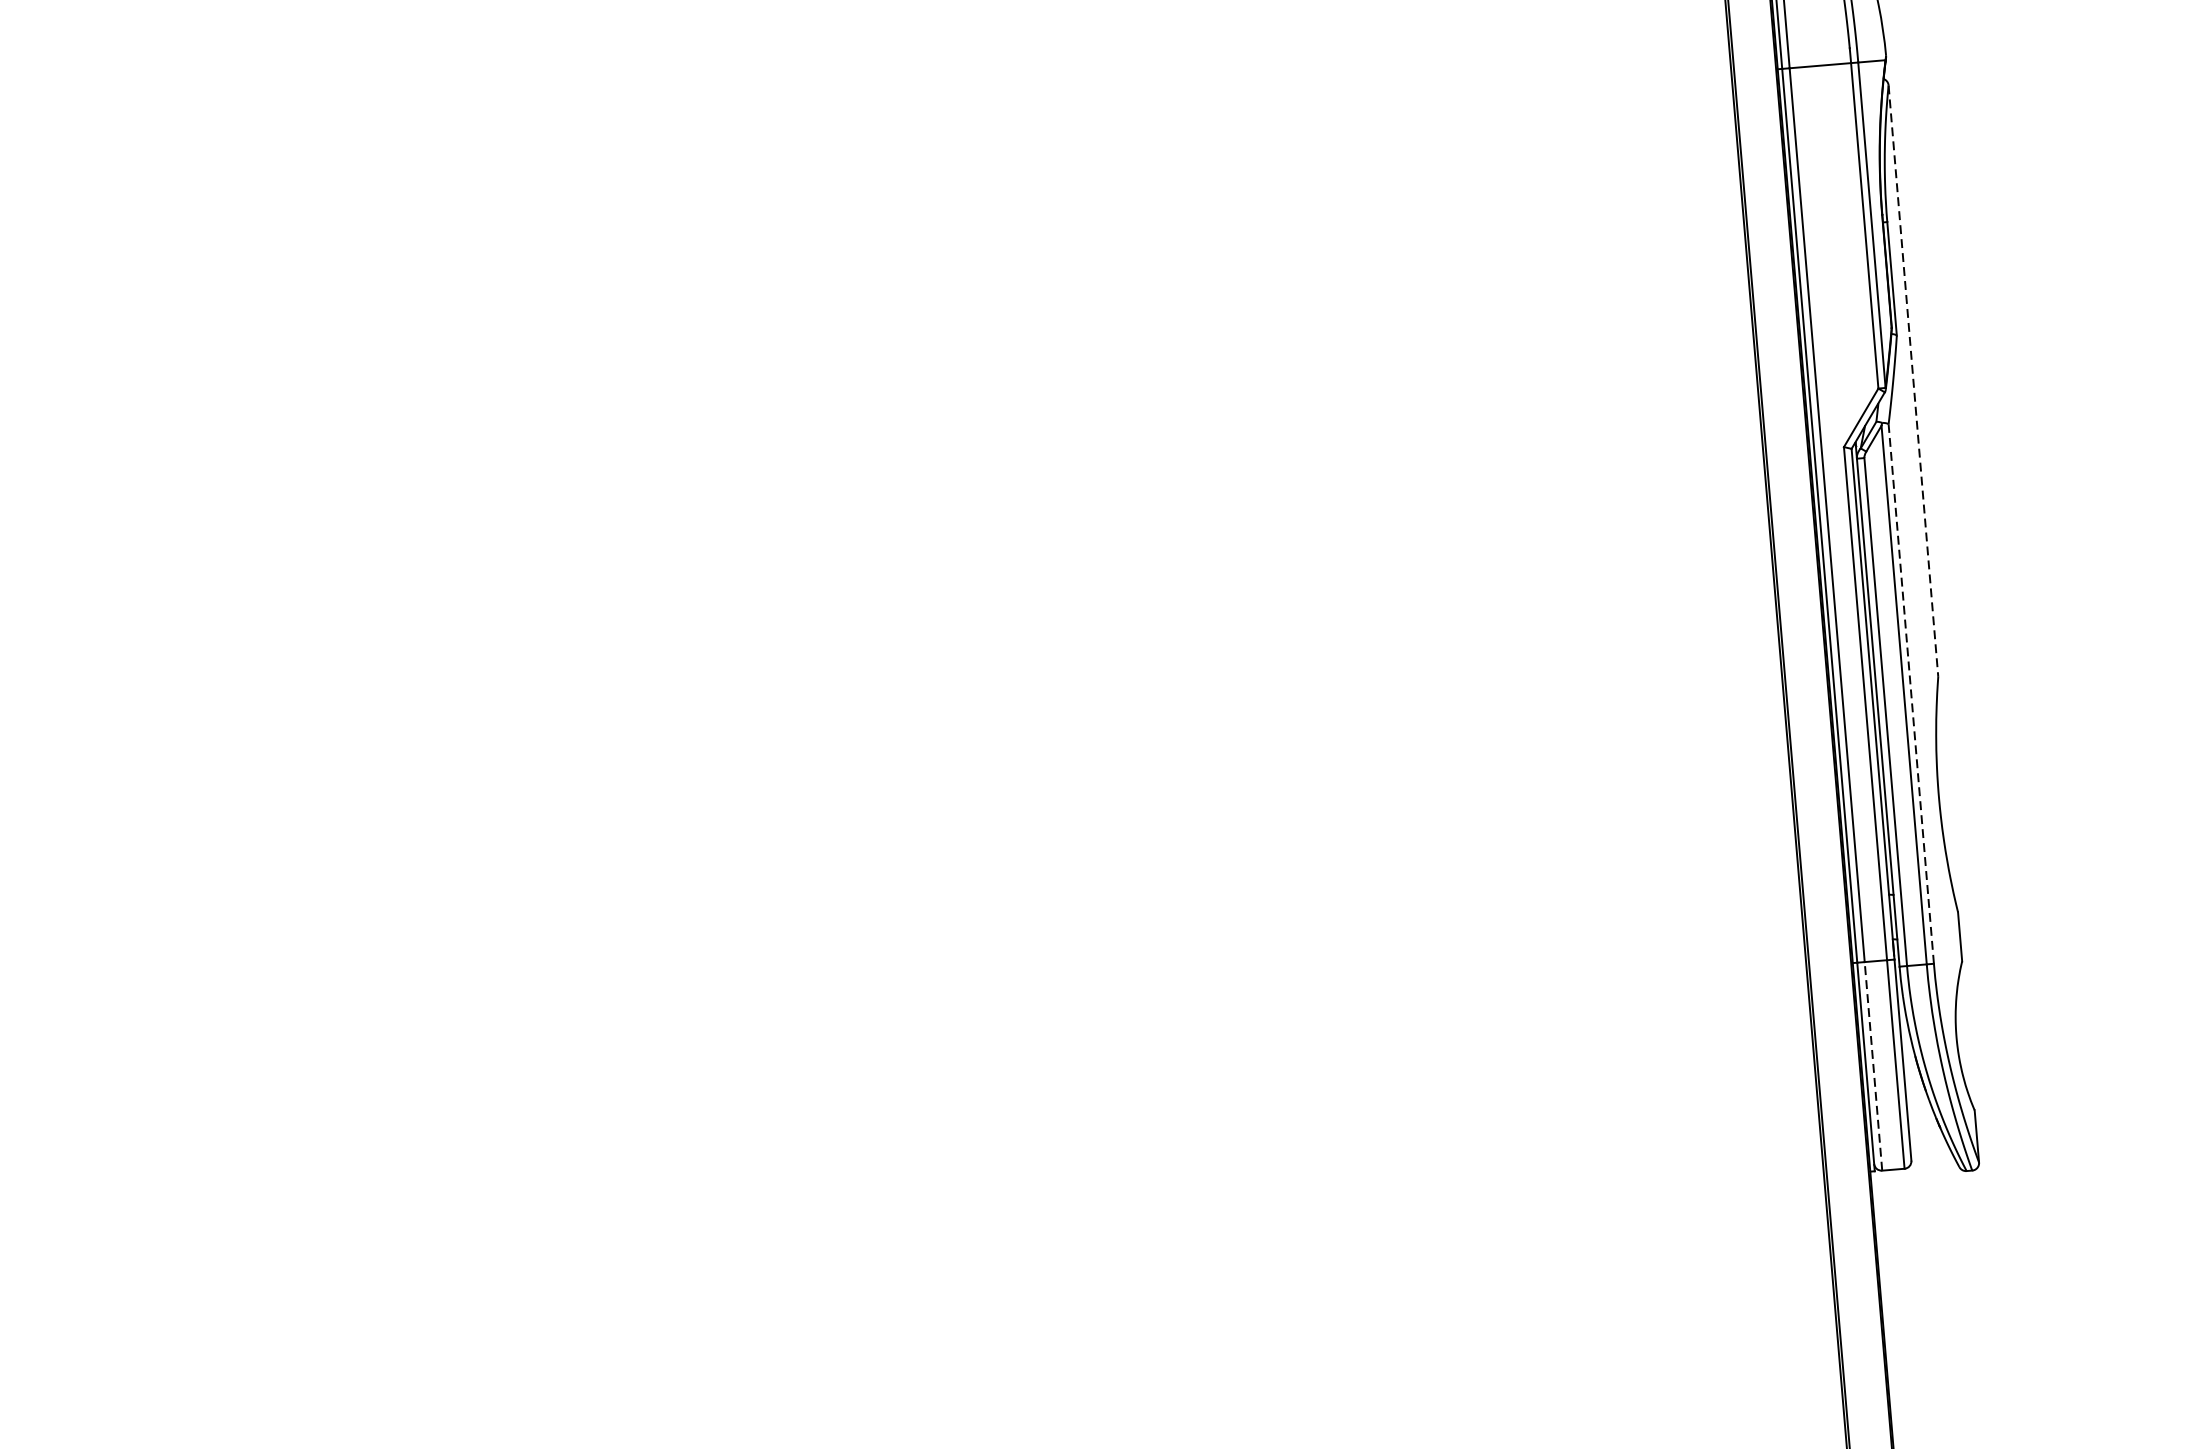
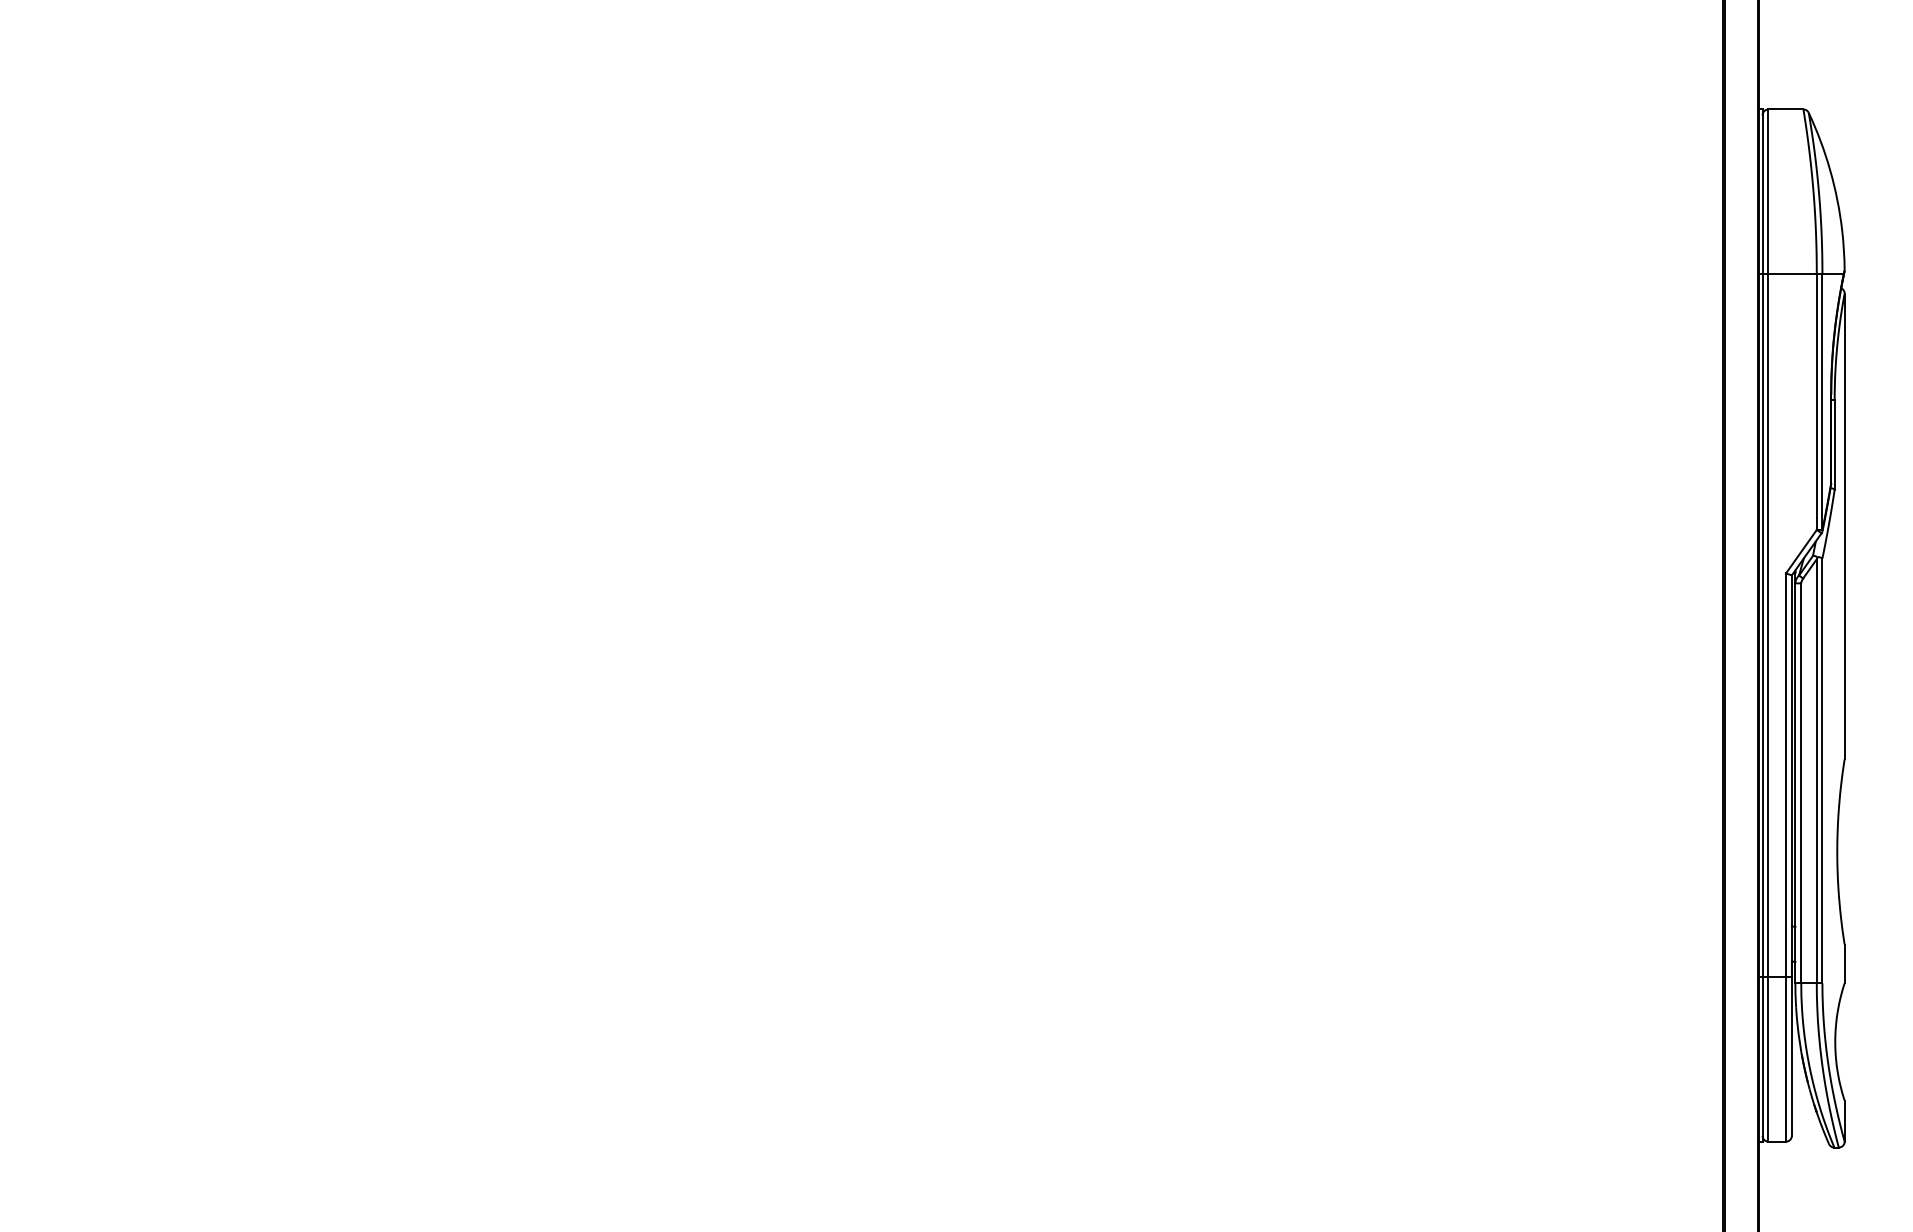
line: (1913, 381) -> (1844, 526), dashed -> solid
line: (1911, 693) -> (1822, 770), dashed -> solid
line: (1873, 1066) -> (1768, 1059), dashed -> solid

